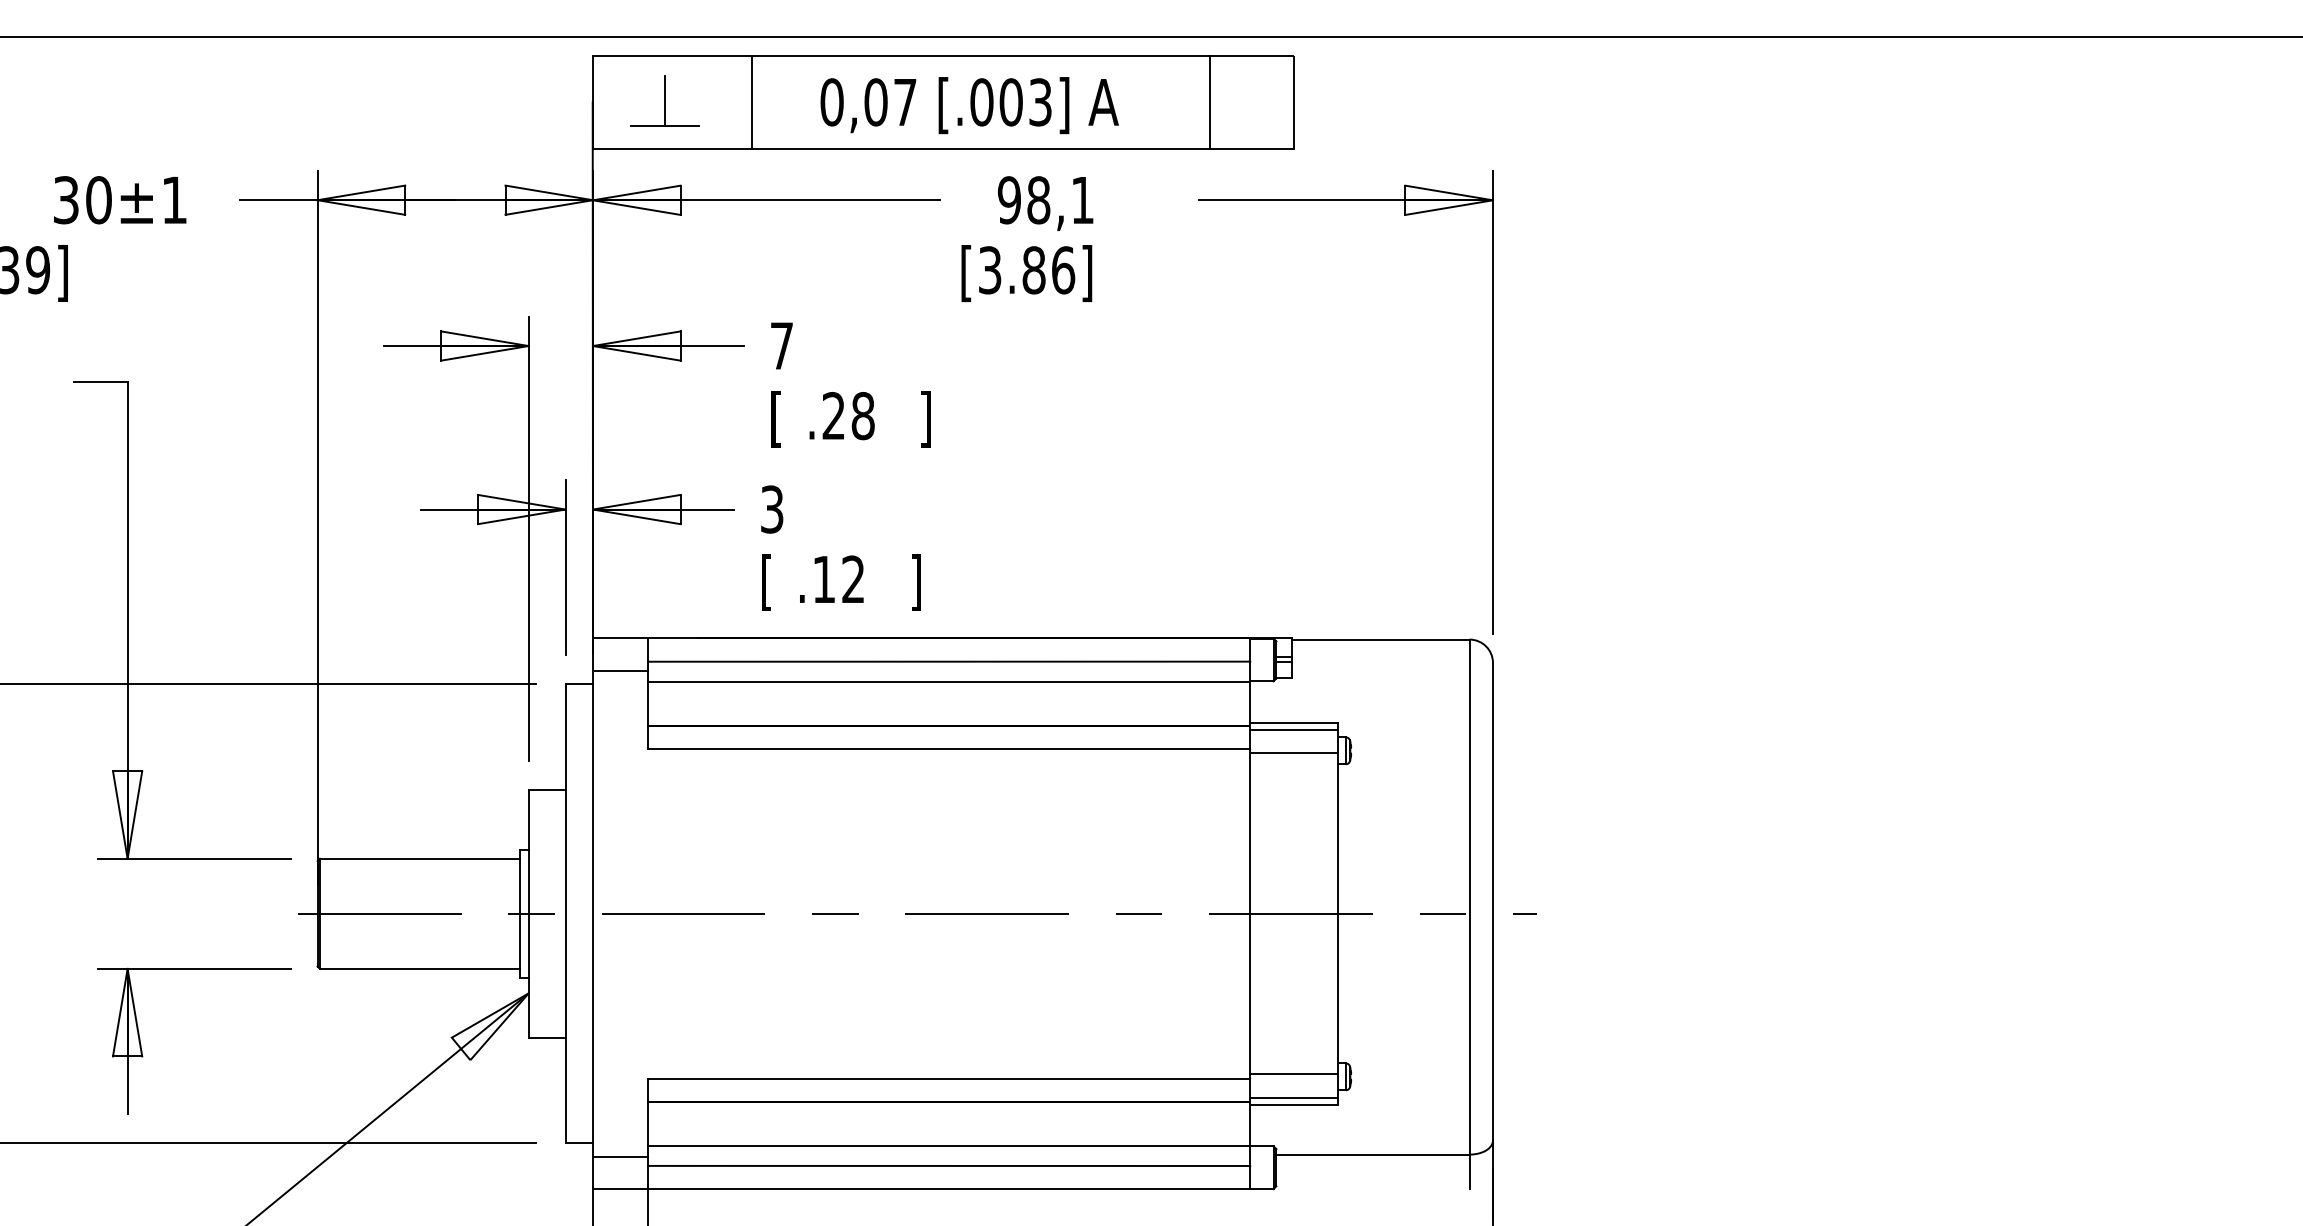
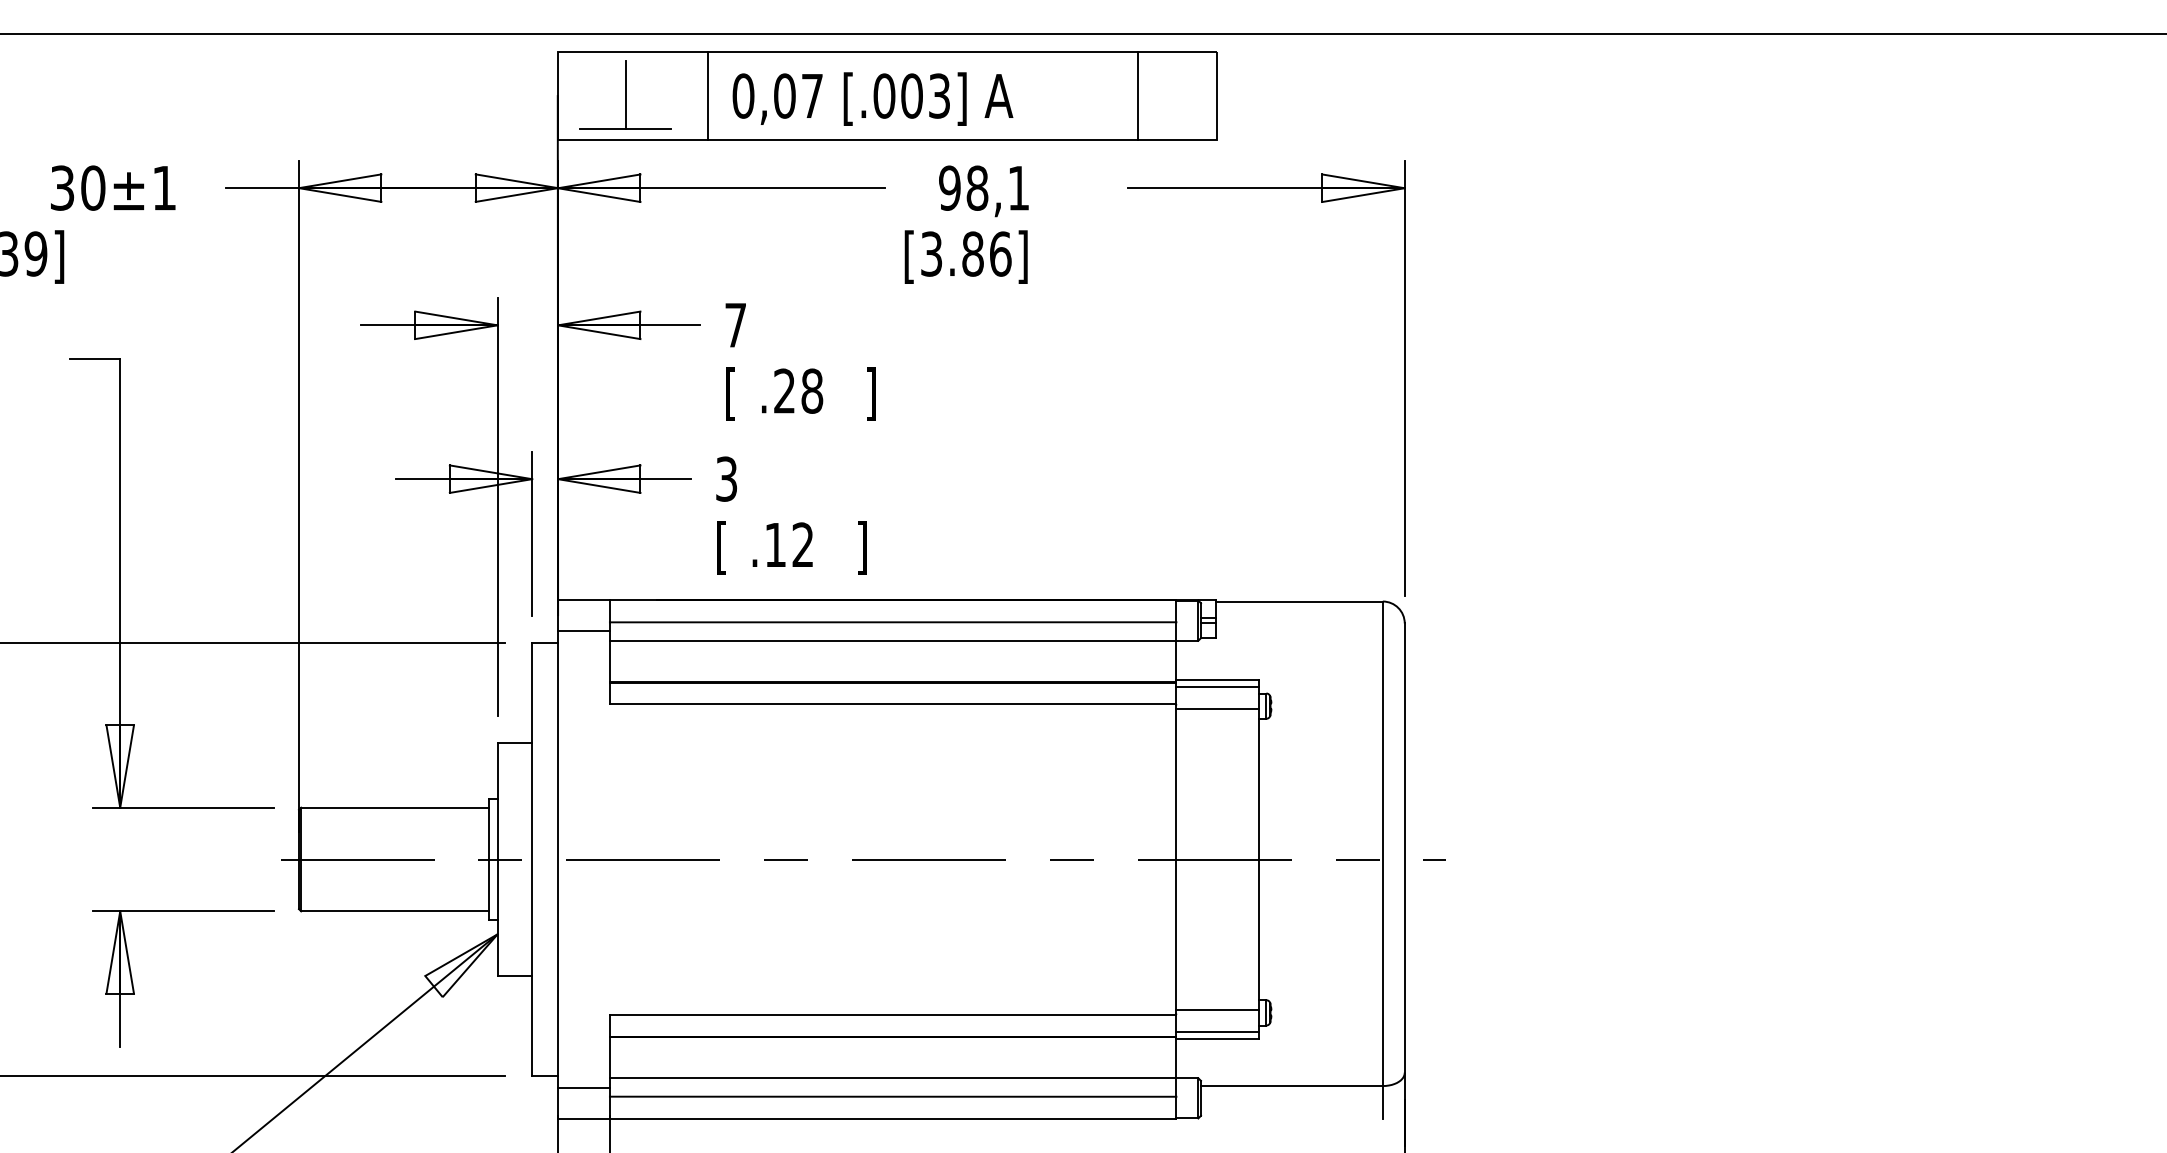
part: (664, 100) -> (625, 94), size x1.43
text: (969, 105) -> (872, 99), moved

